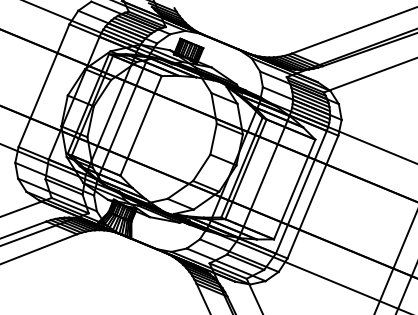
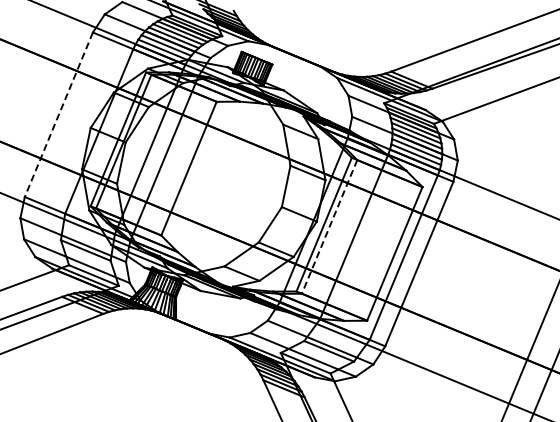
line: (43, 86) -> (58, 115), solid -> dashed
line: (245, 169) -> (329, 227), solid -> dashed

